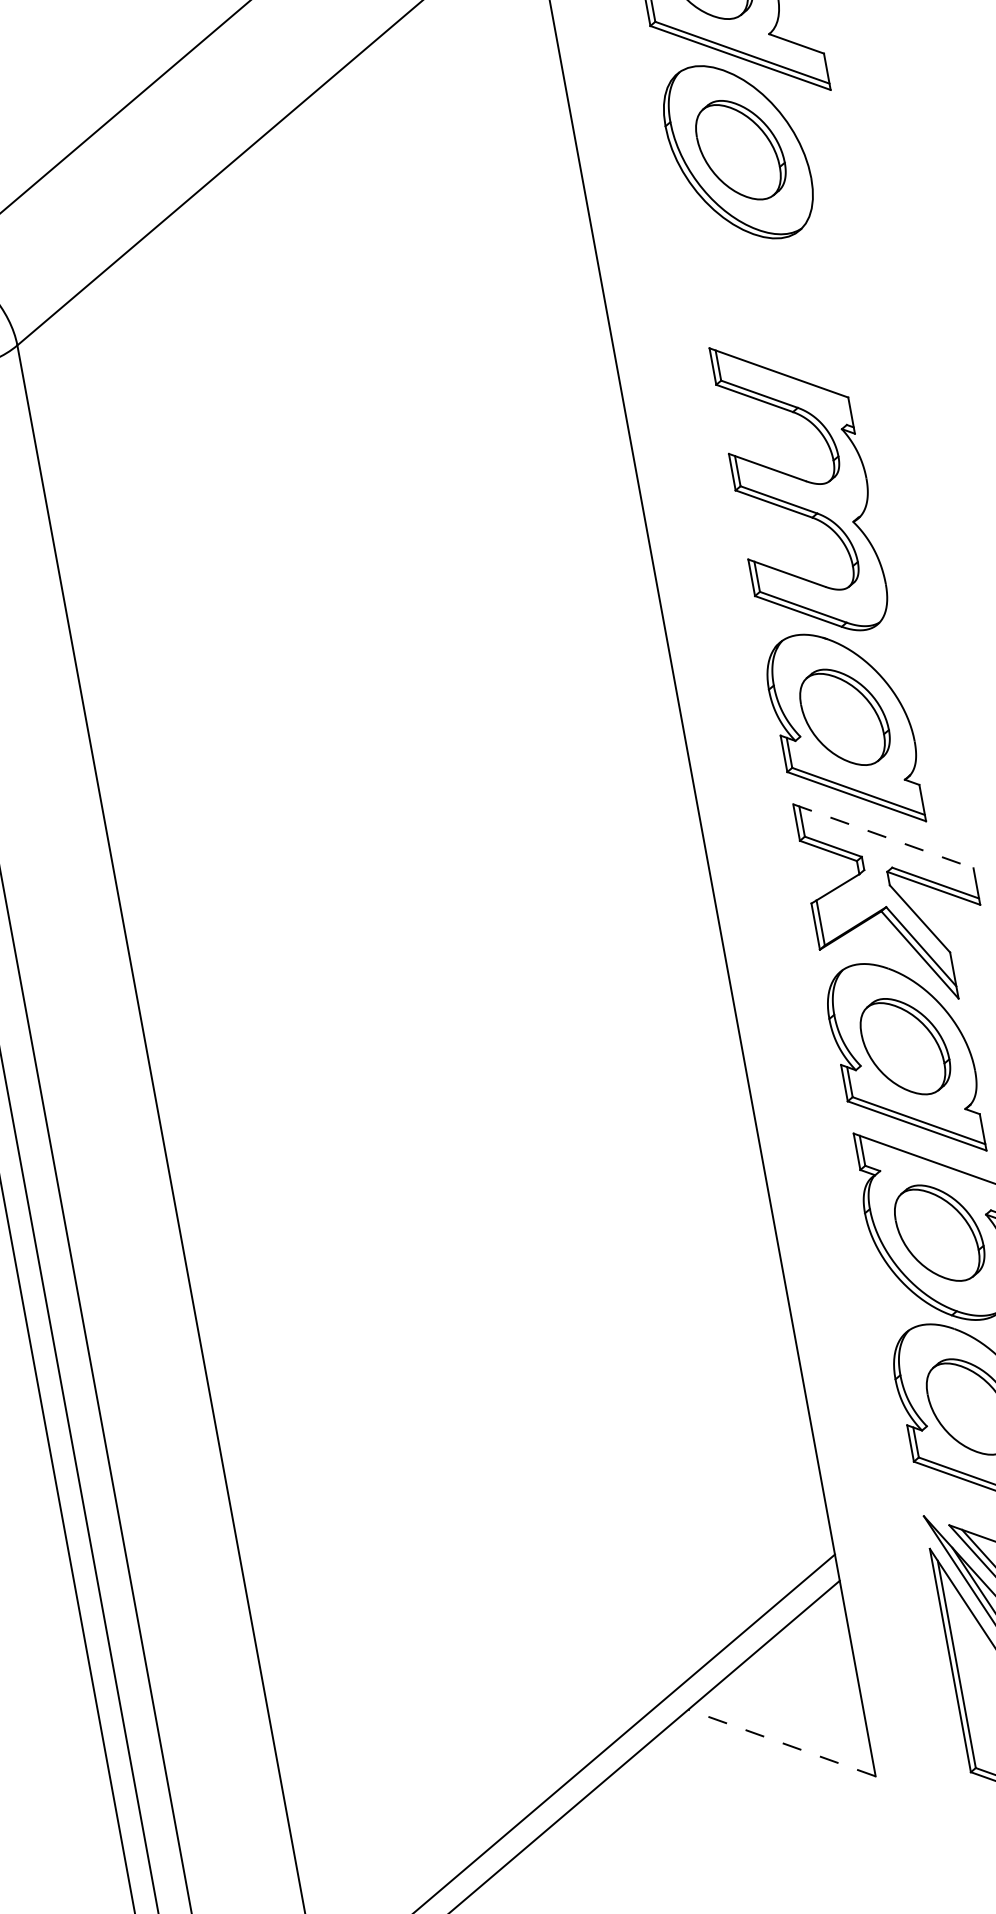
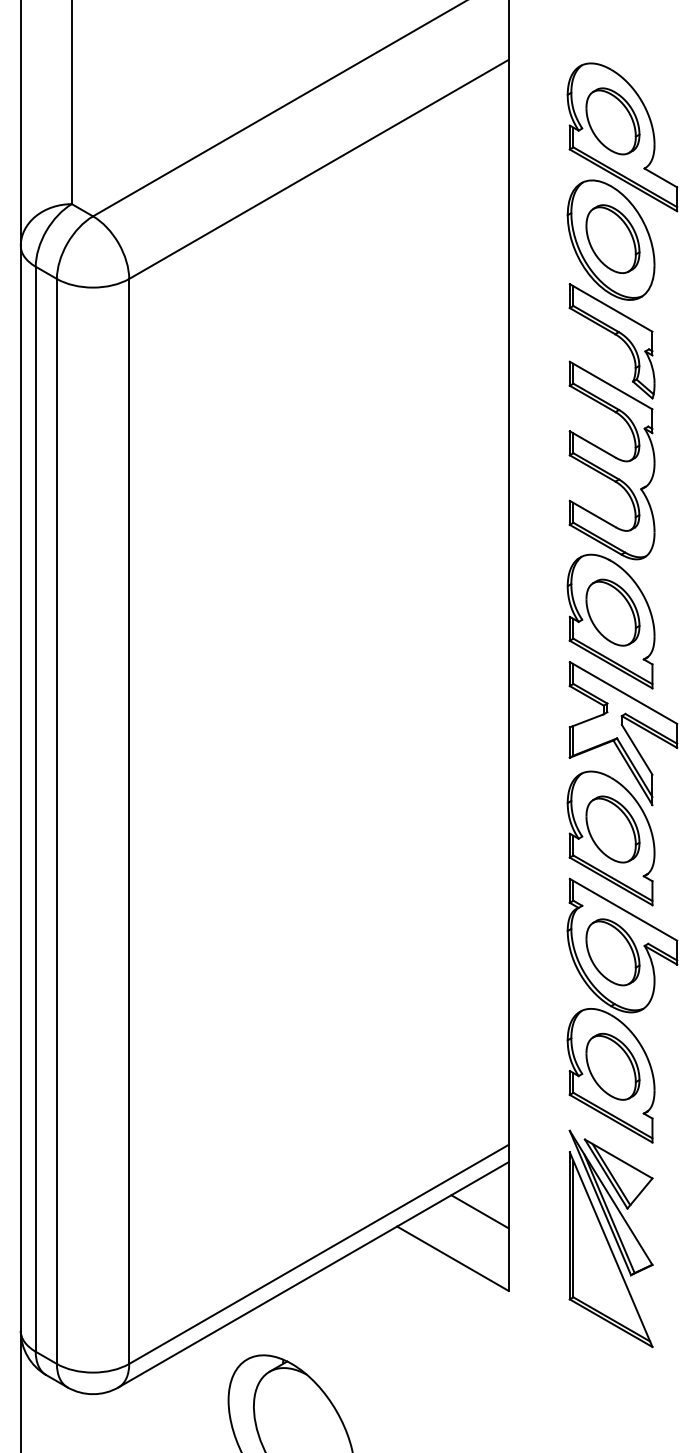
part: (770, 296) -> (614, 335), added
line: (883, 835) -> (623, 692), dashed -> solid
line: (809, 1663) -> (479, 1211), added
line: (781, 1742) -> (452, 1258), dashed -> solid

